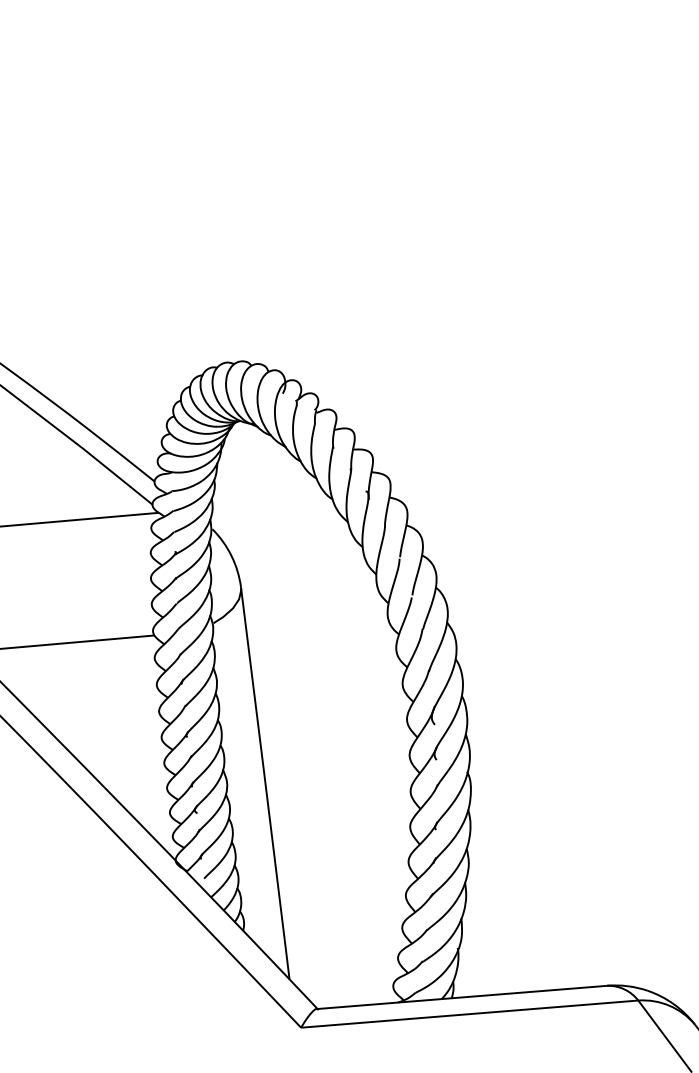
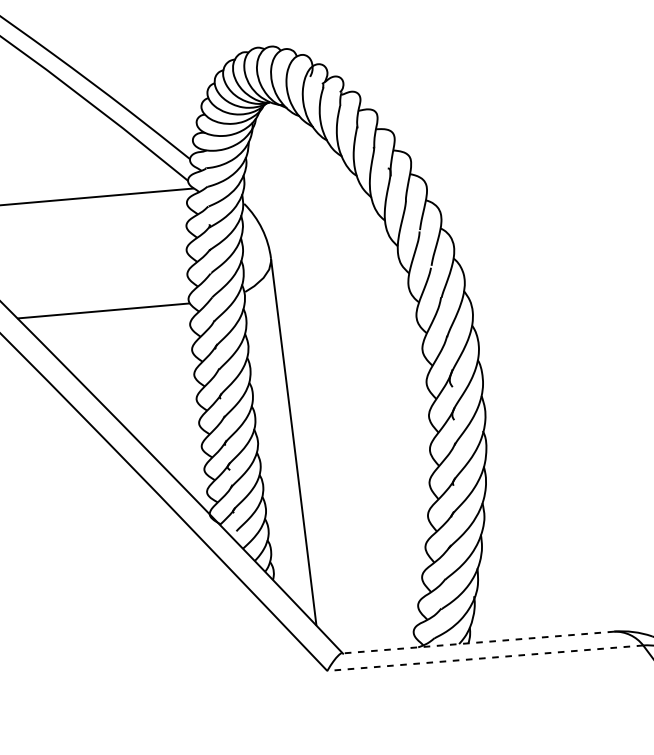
line: (462, 997) -> (478, 642), solid -> dashed
line: (469, 1014) -> (485, 658), solid -> dashed

